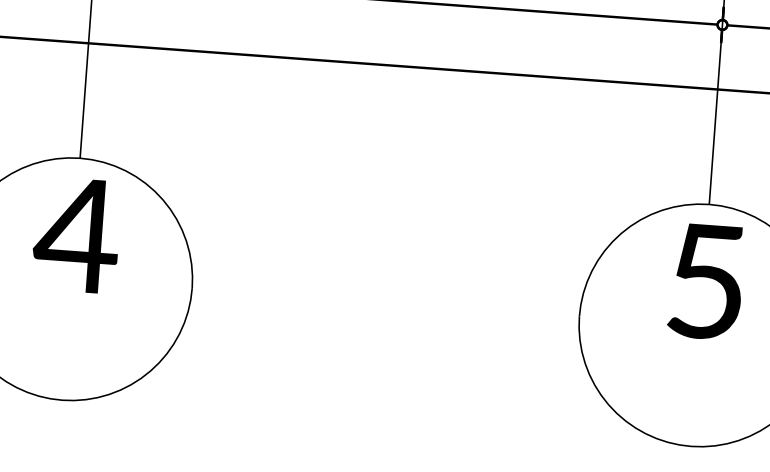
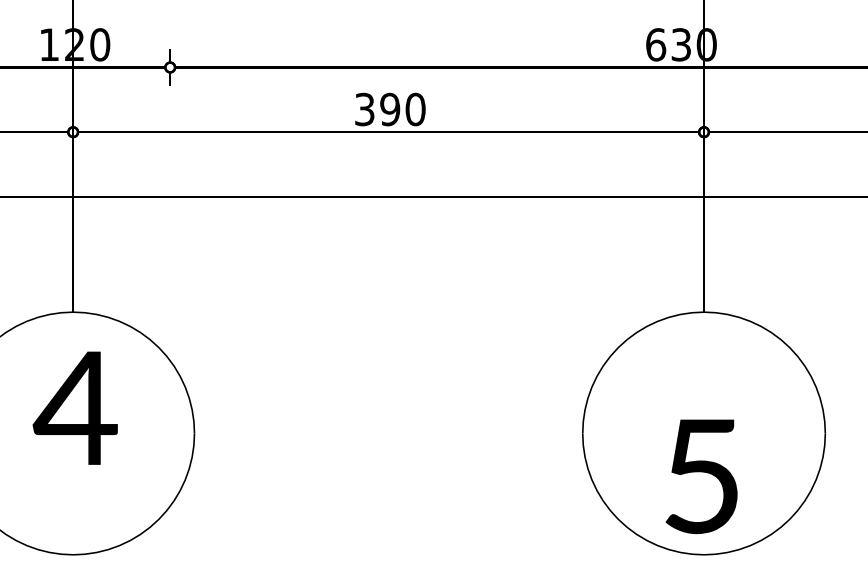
text: (75, 234) -> (74, 407), moved
text: (706, 281) -> (701, 476), moved

